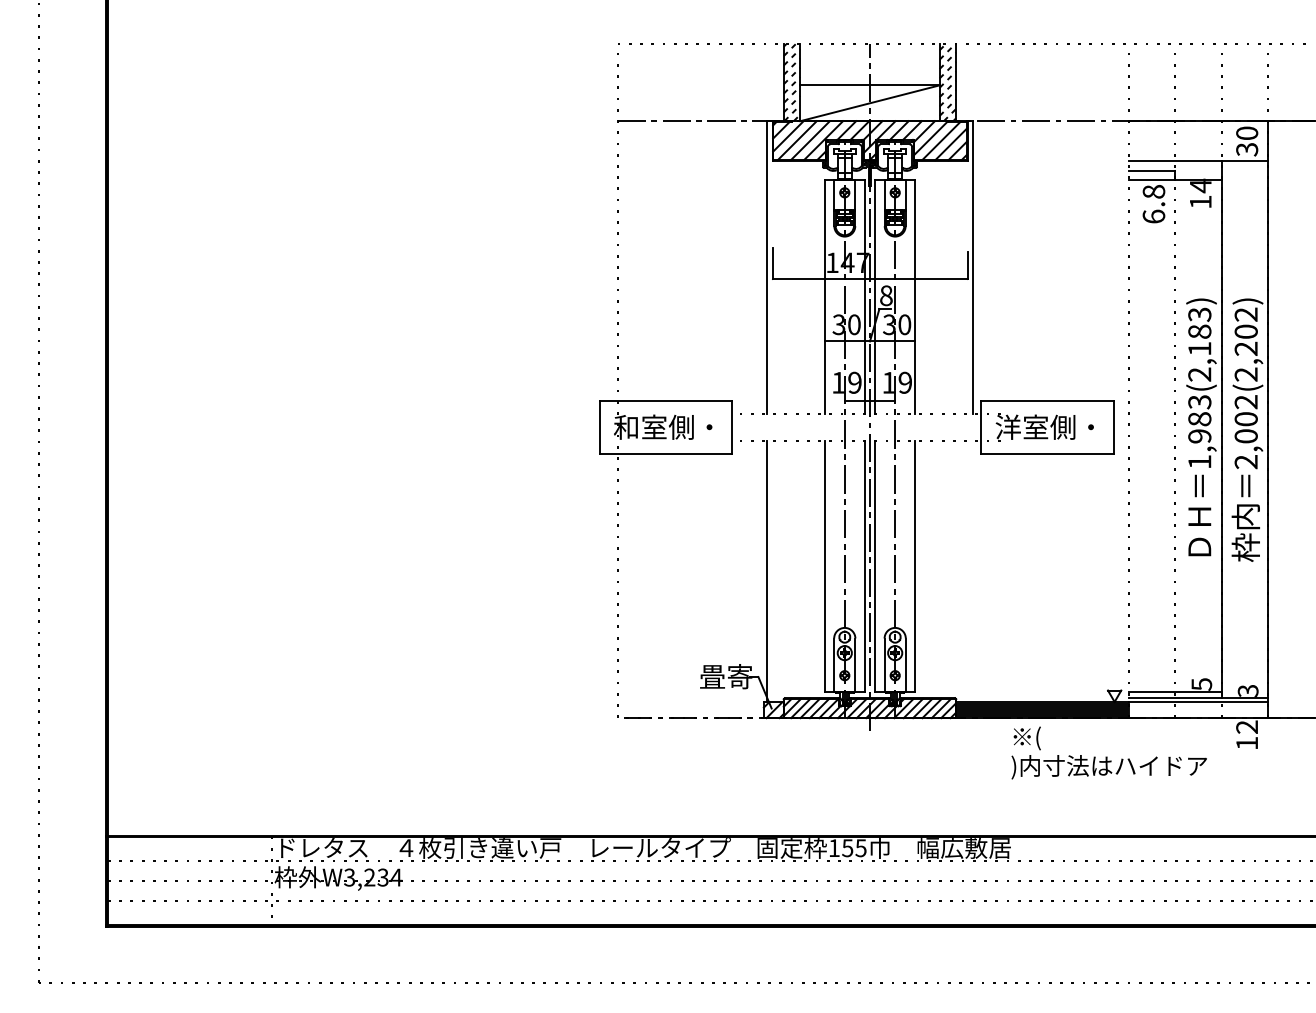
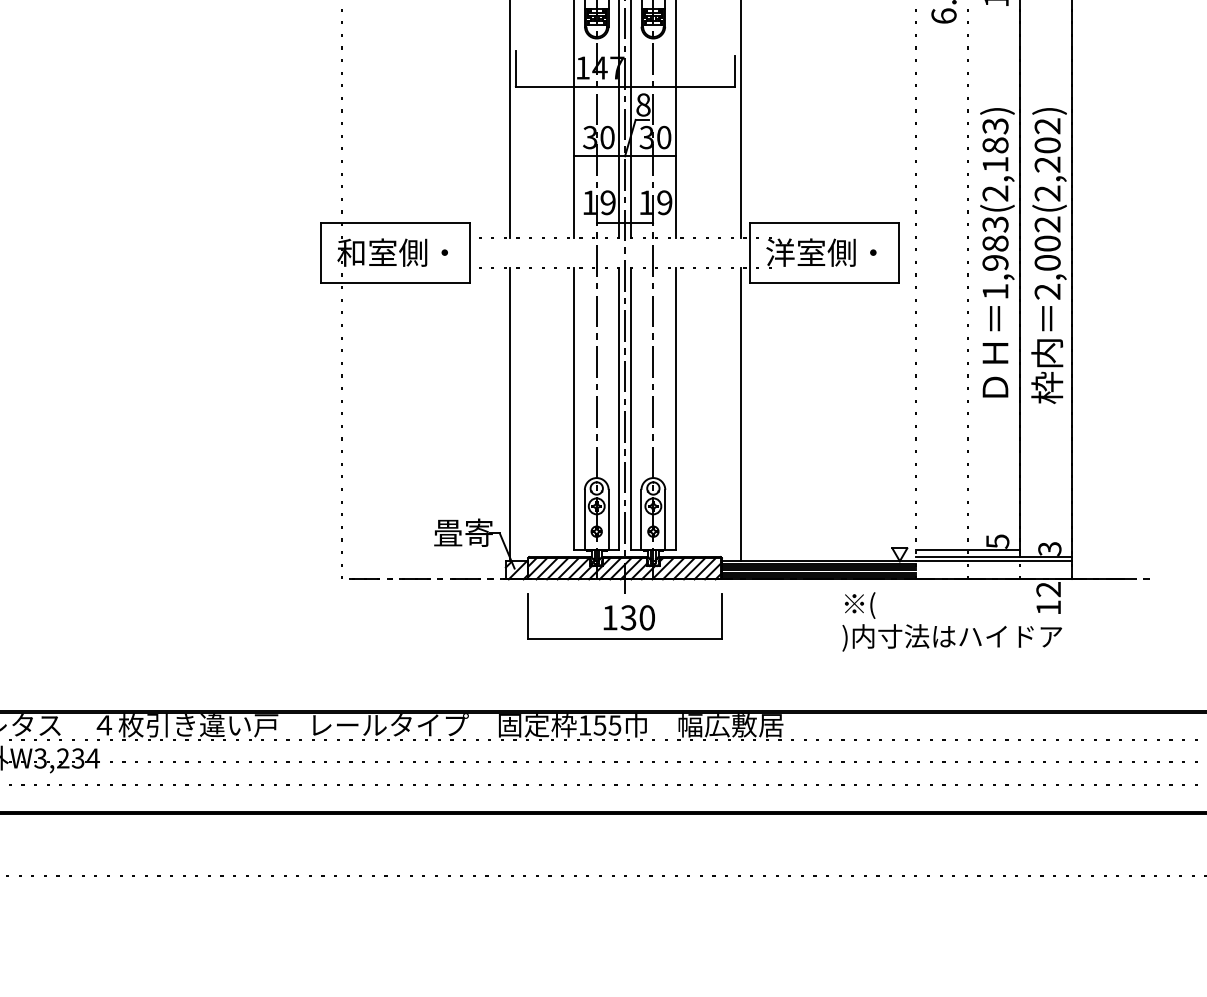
line: (972, 571) -> (740, 414), added
part: (869, 750) -> (624, 615), added
text: (1108, 752) -> (951, 621), moved

